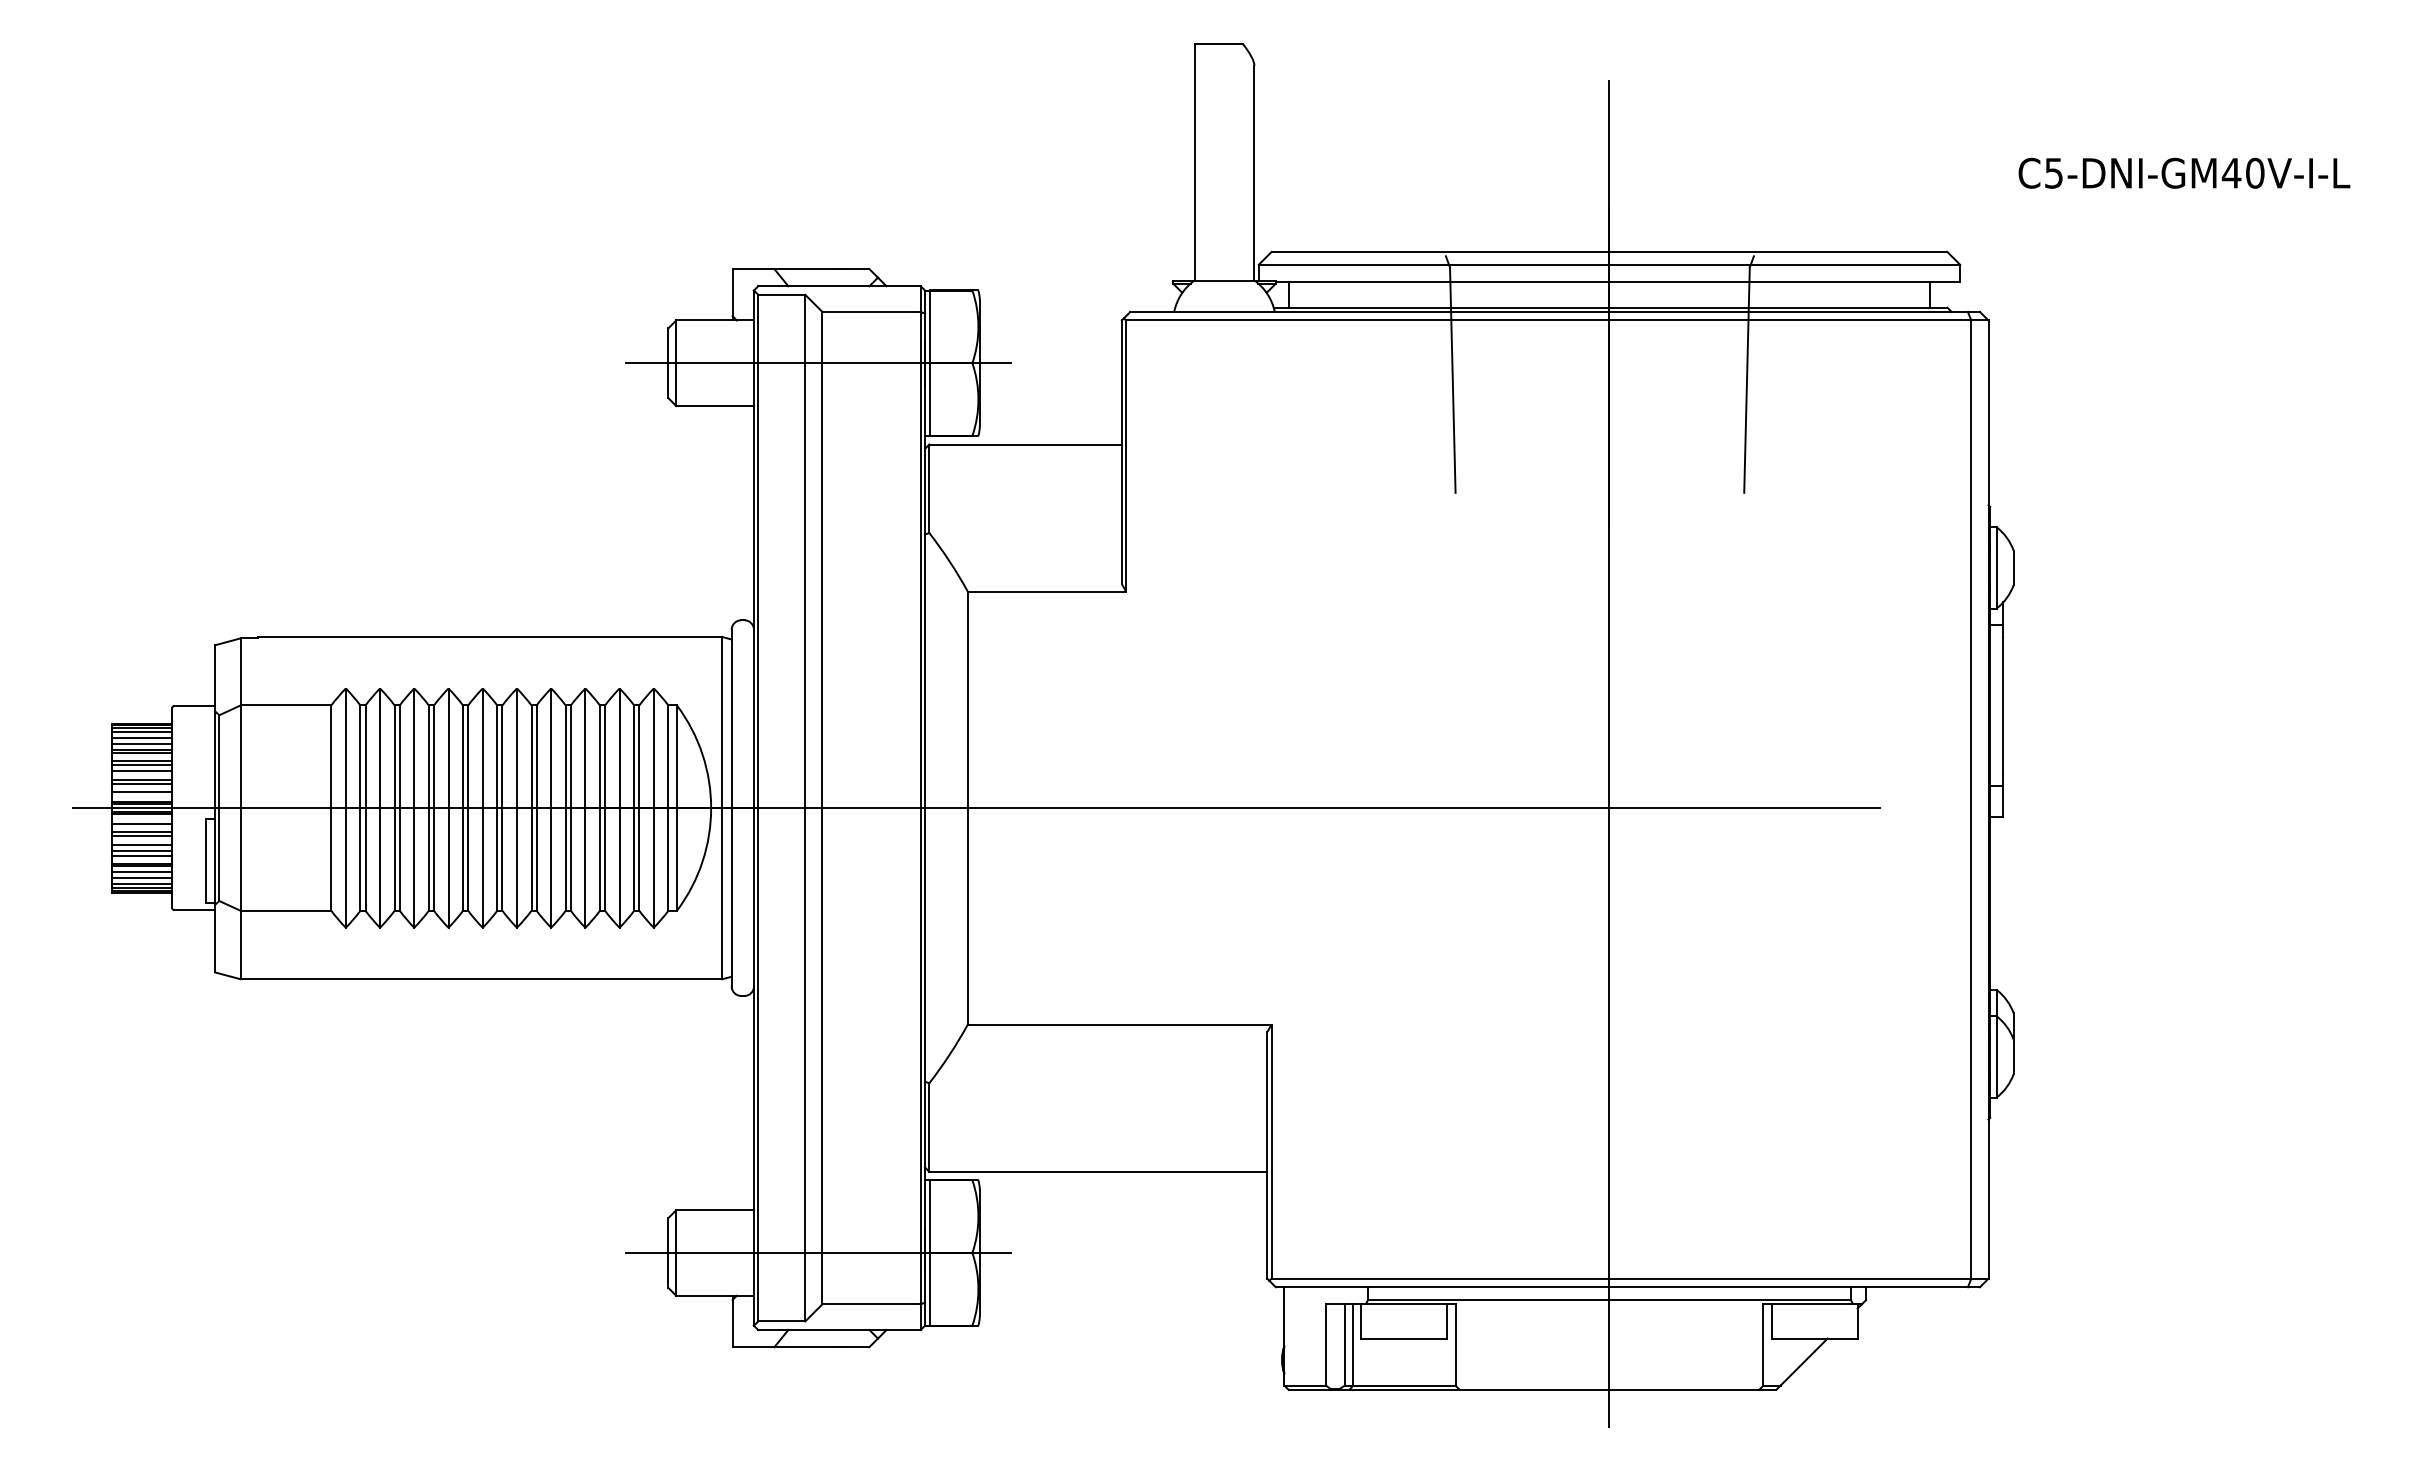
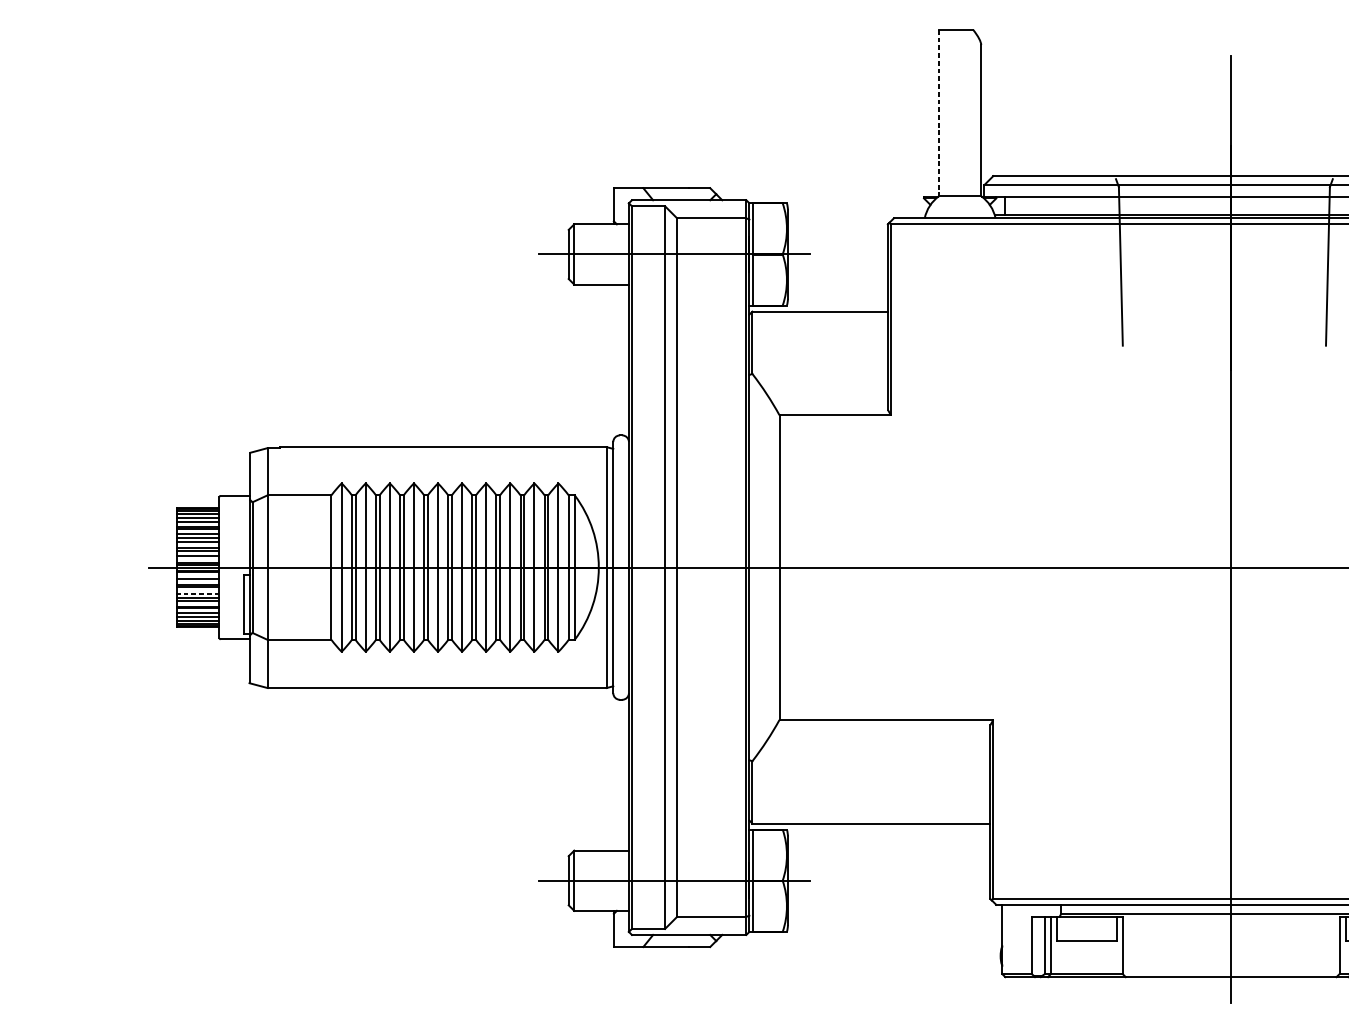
line: (1194, 162) -> (939, 113), solid -> dashed
line: (142, 845) -> (198, 593), solid -> dashed

